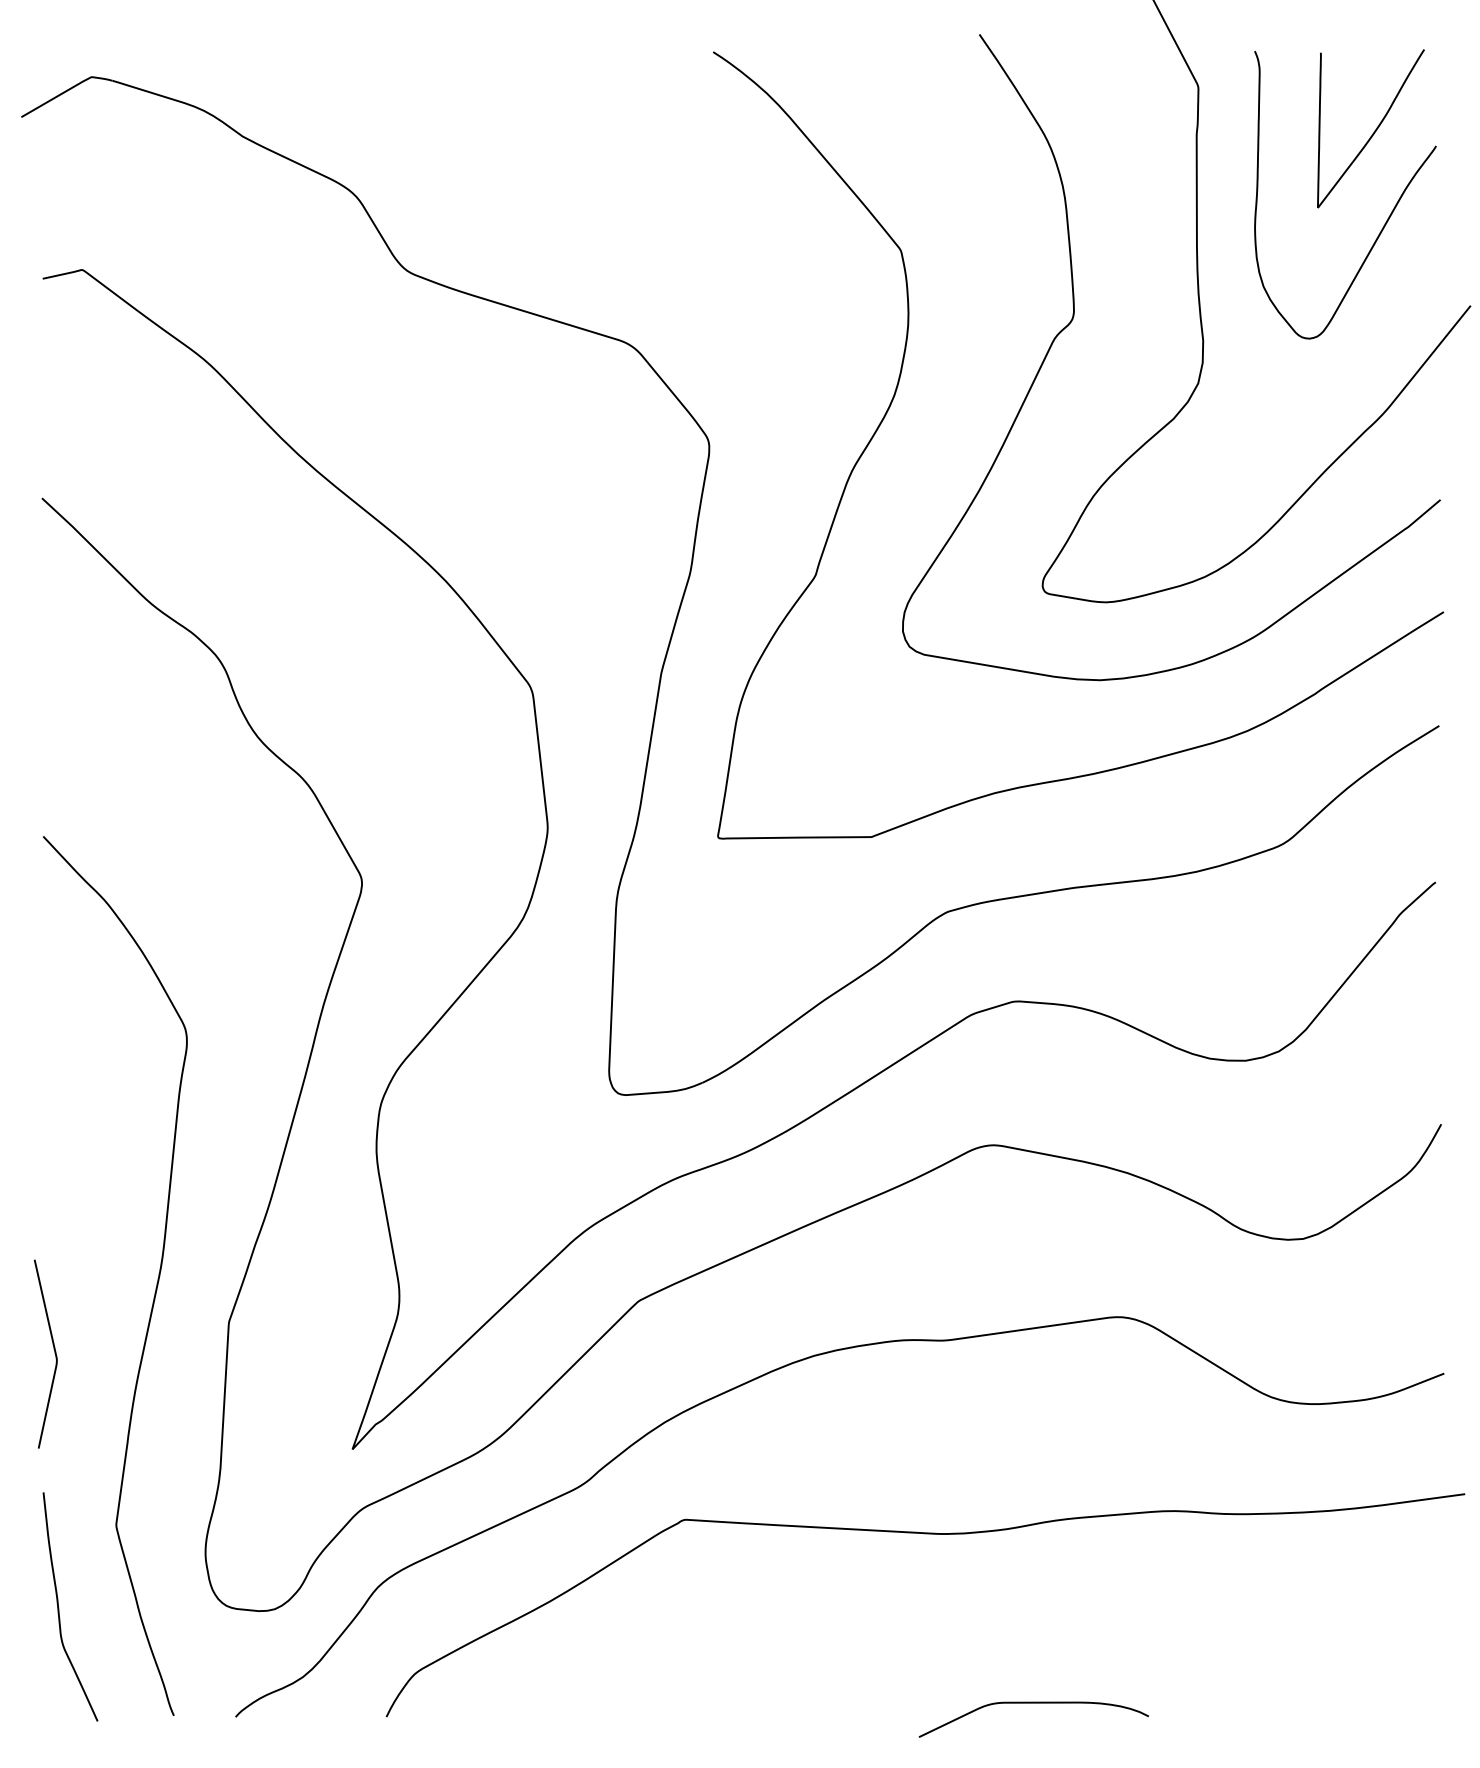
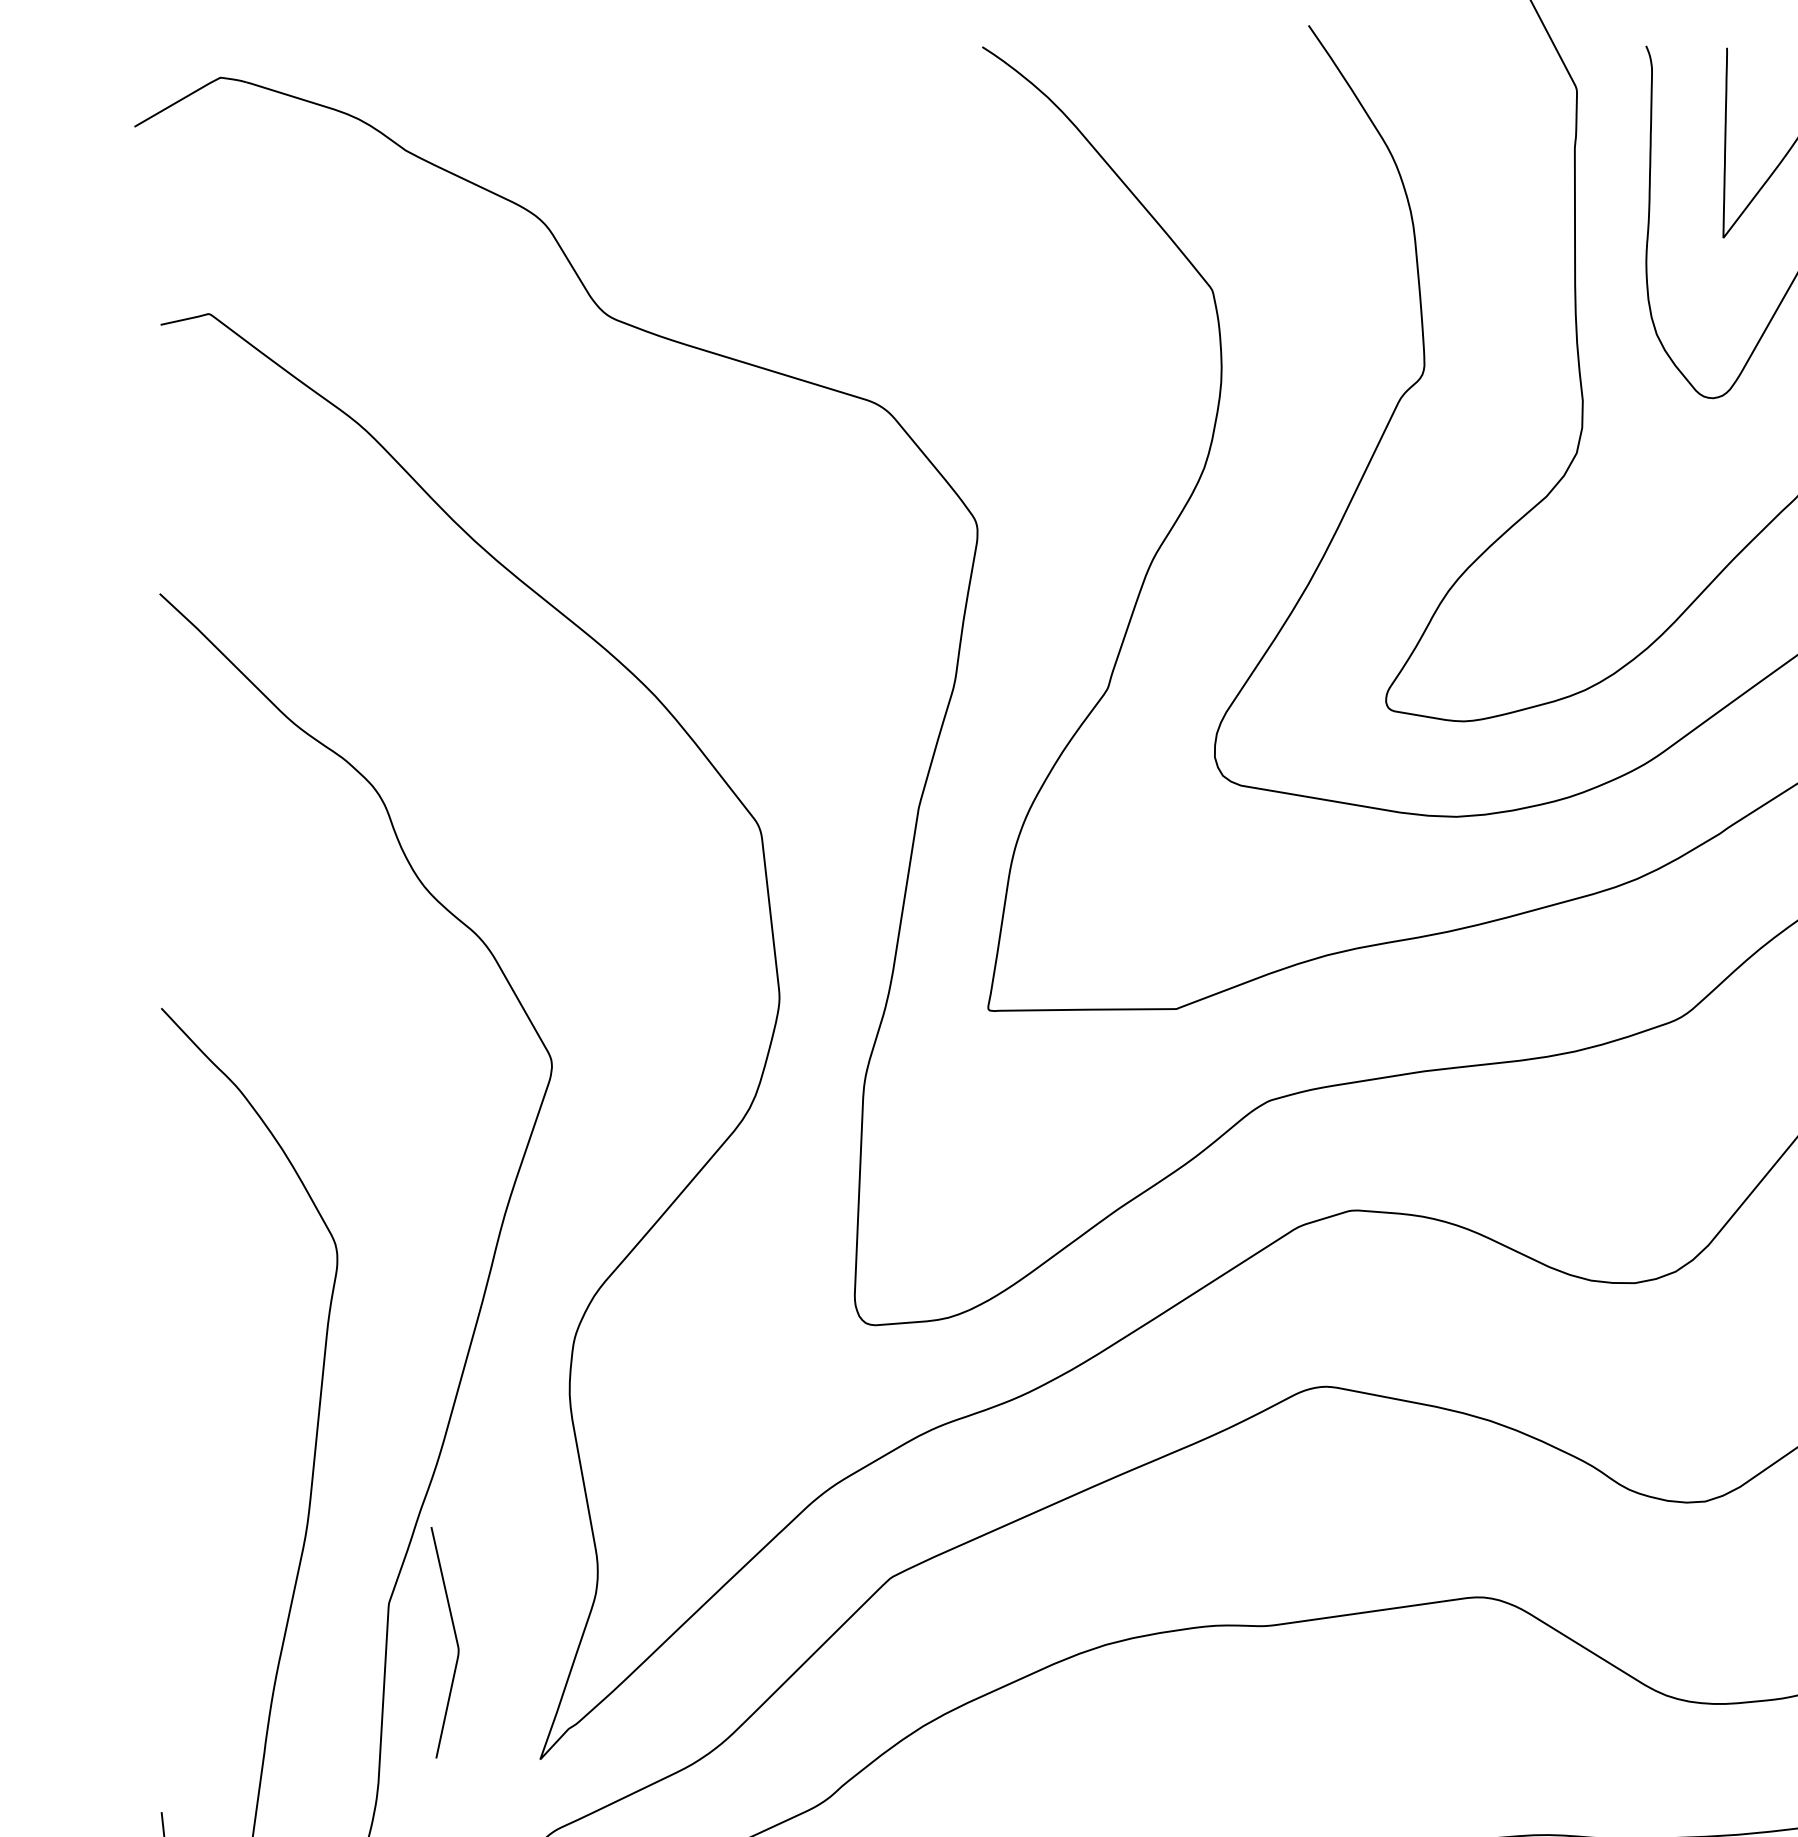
curve: (53, 1349) -> (454, 1637), moved

